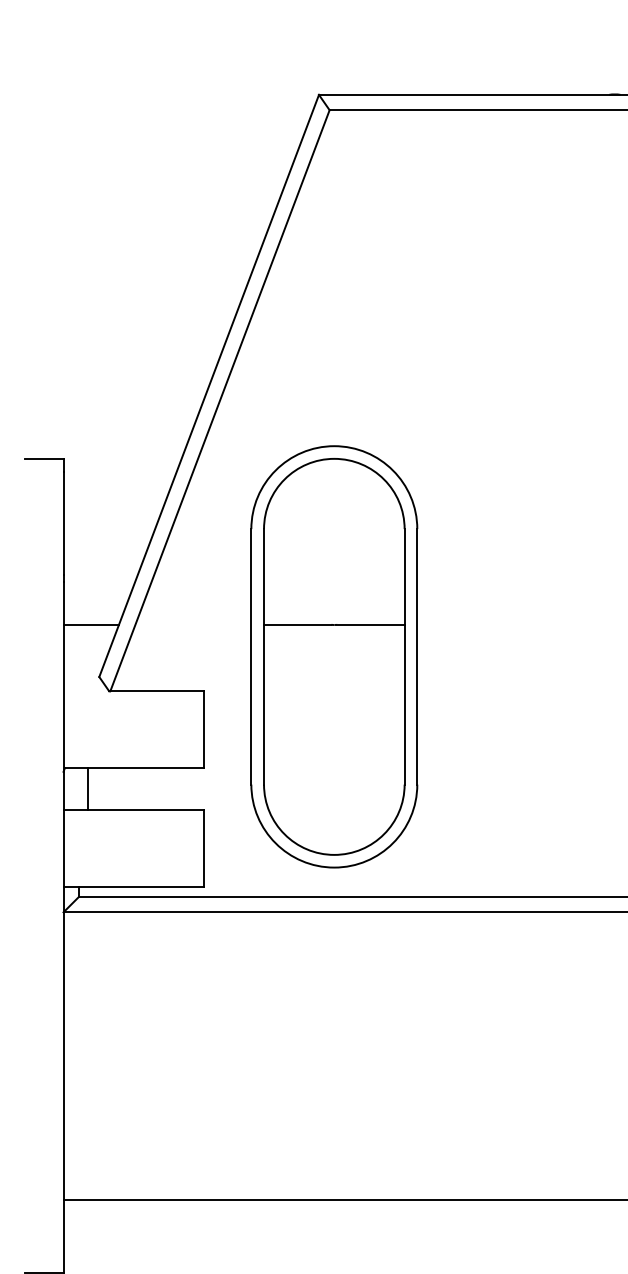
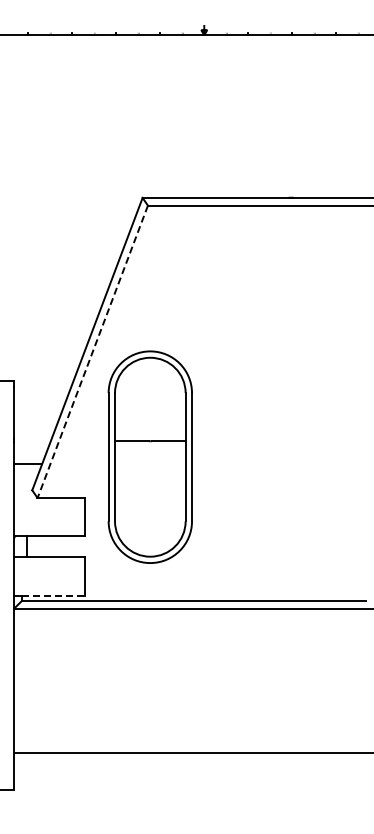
line: (219, 400) -> (92, 351), solid -> dashed
part: (332, 655) -> (149, 456), moved
line: (141, 886) -> (53, 595), solid -> dashed

